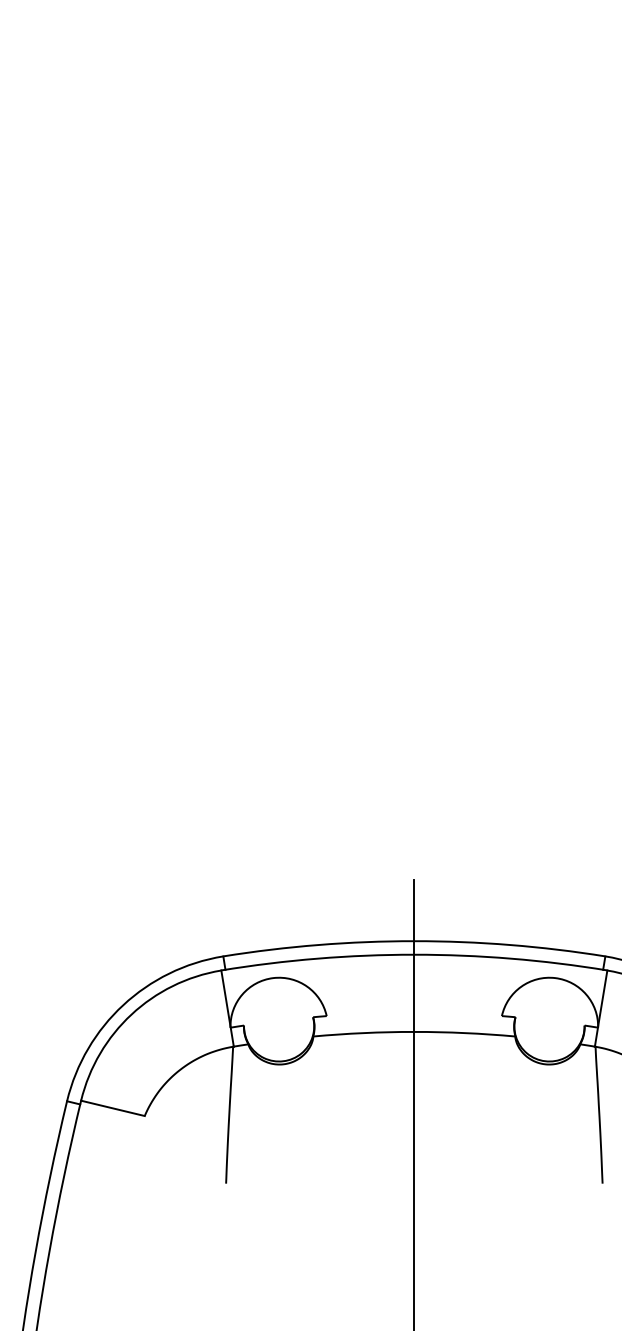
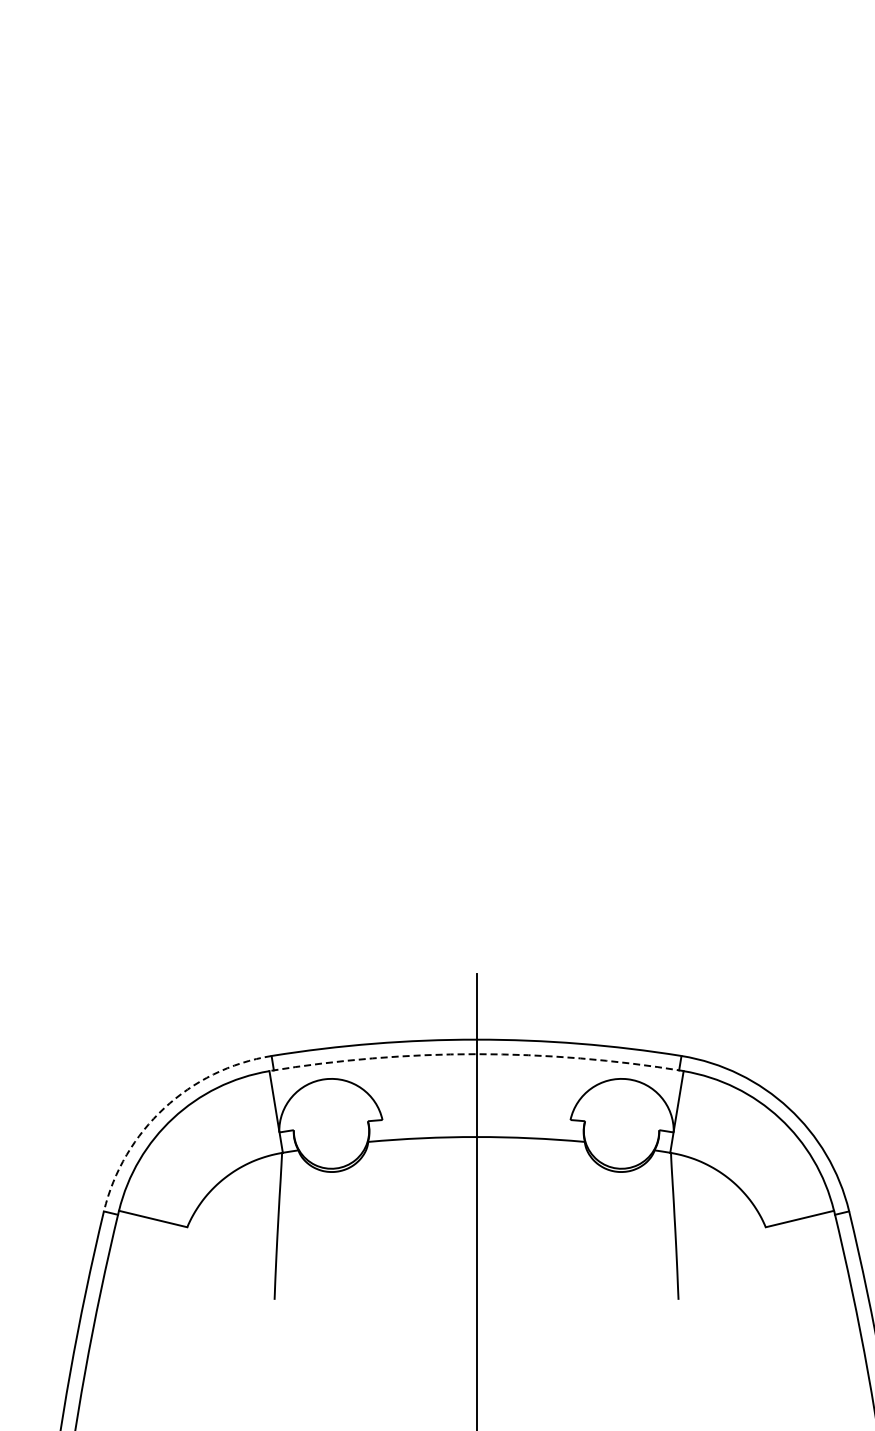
arc: (414, 955) -> (476, 1054), solid -> dashed
arc: (123, 1005) -> (164, 1108), solid -> dashed

